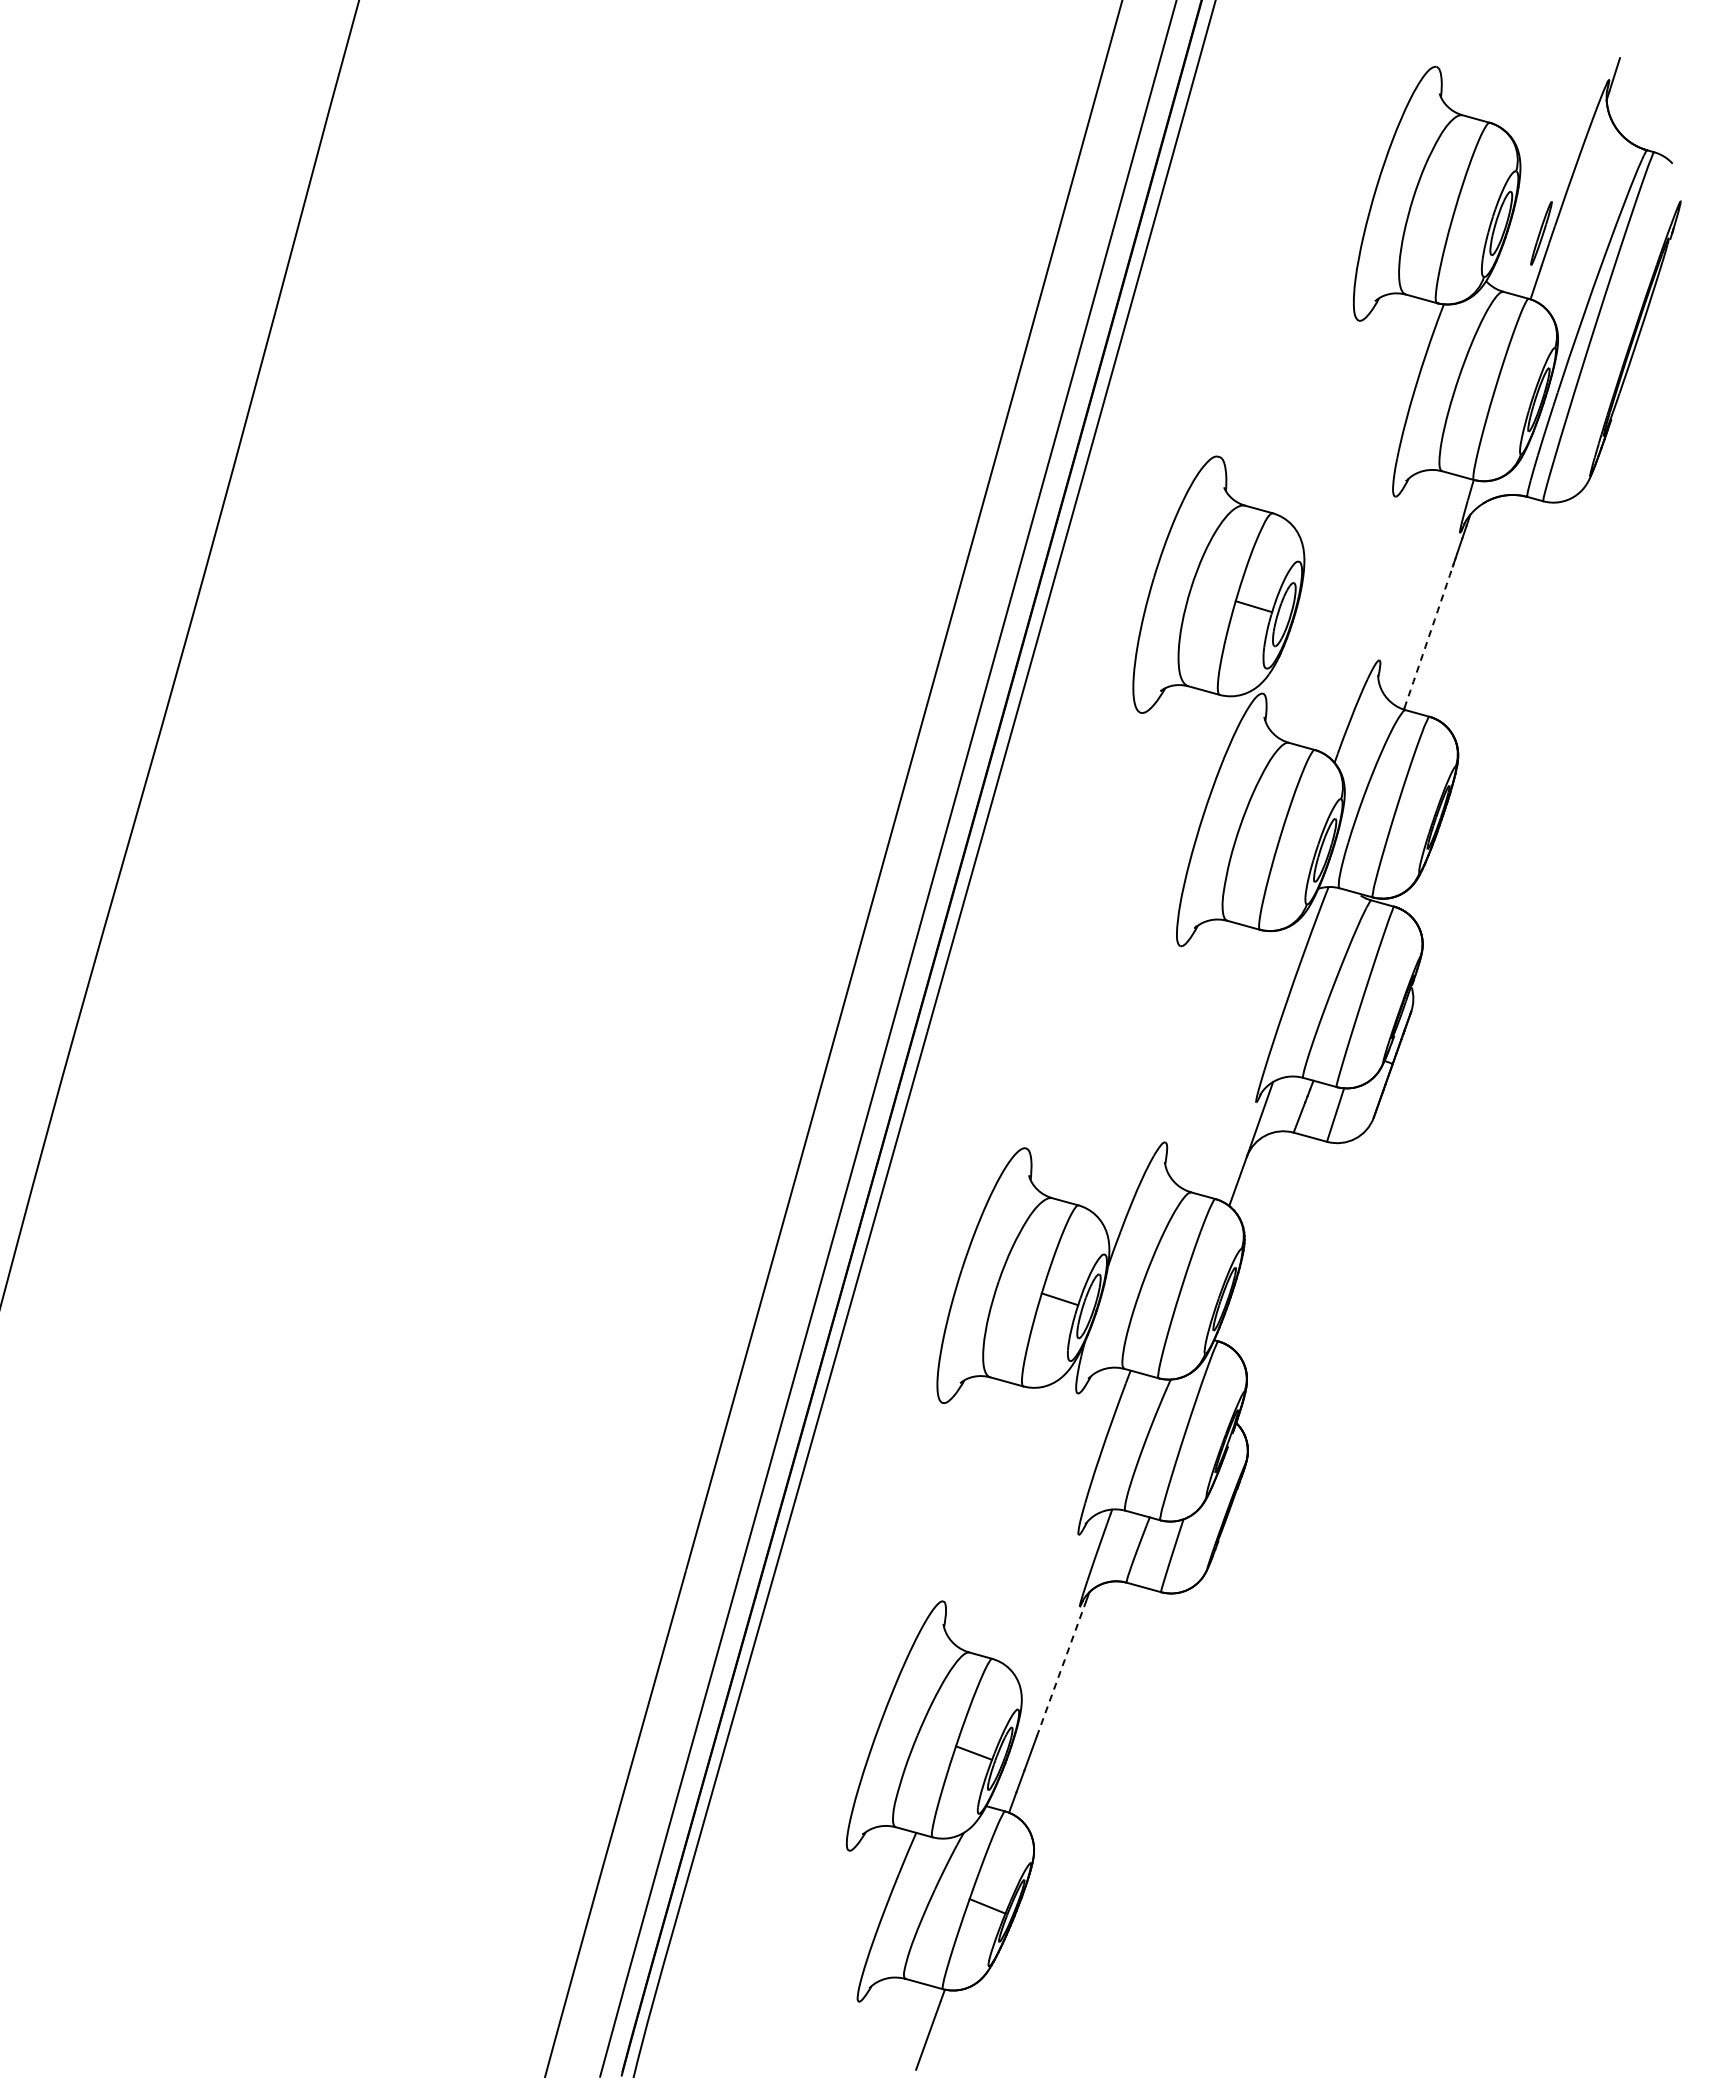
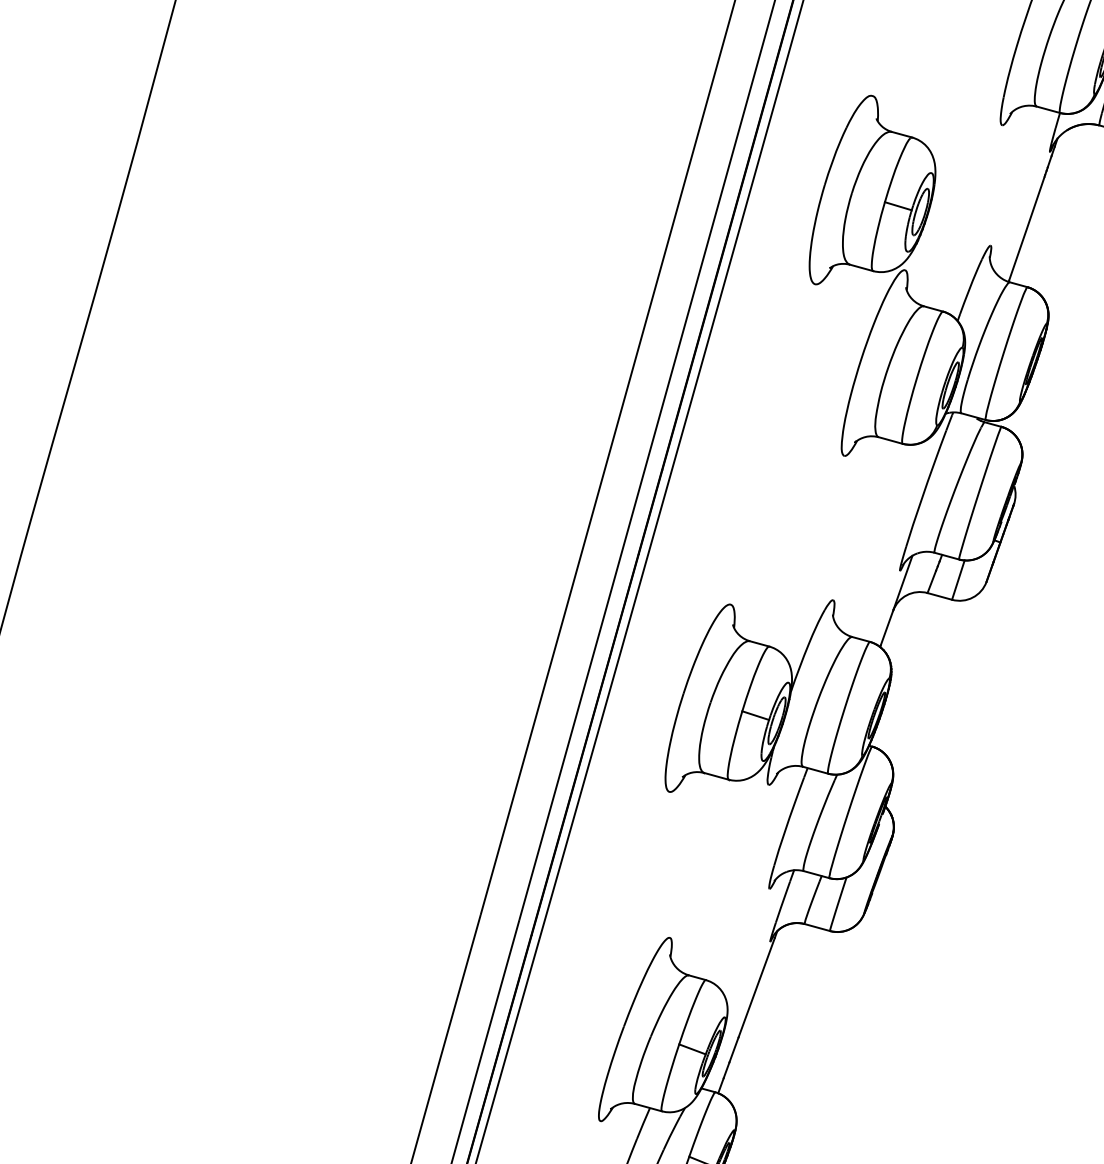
arc: (1428, 637) -> (1026, 228), dashed -> solid
line: (1061, 1669) -> (756, 987), dashed -> solid

